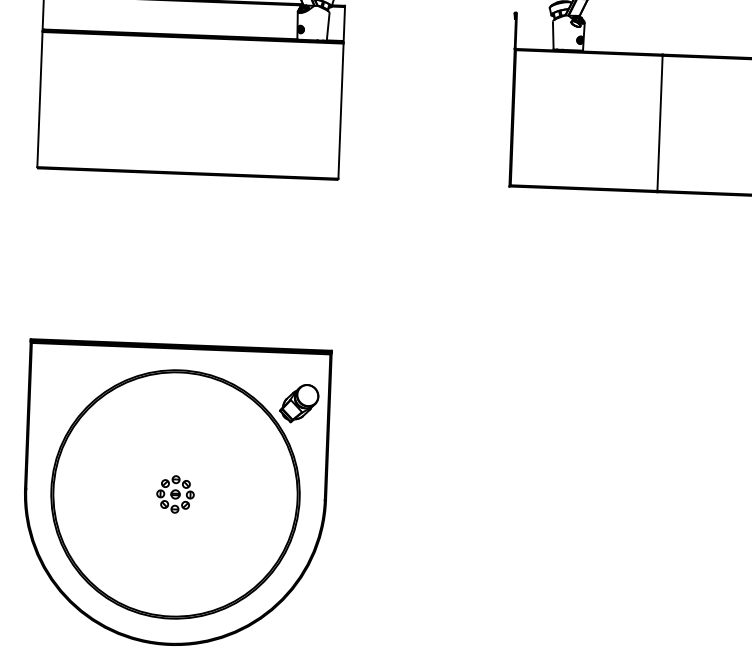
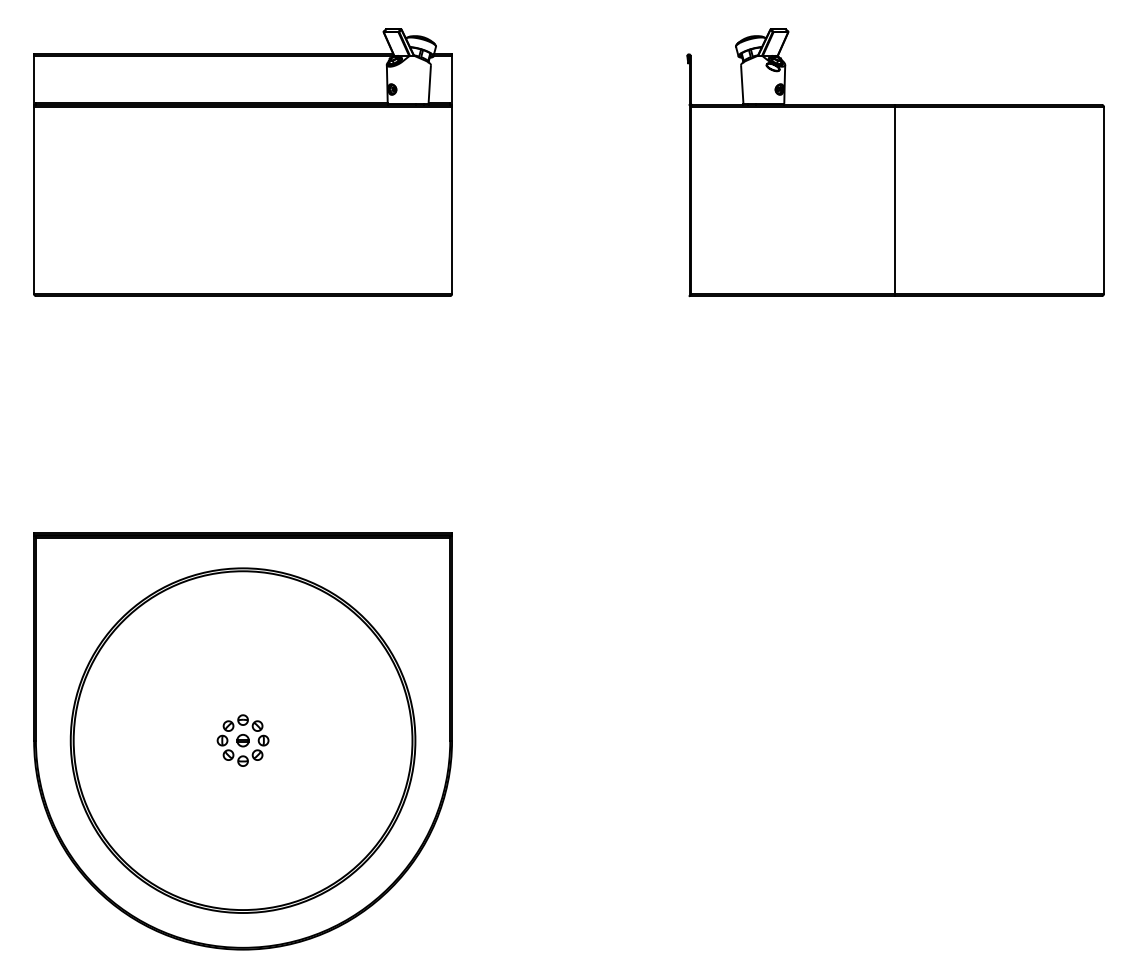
part: (299, 403) -> (409, 607), removed

